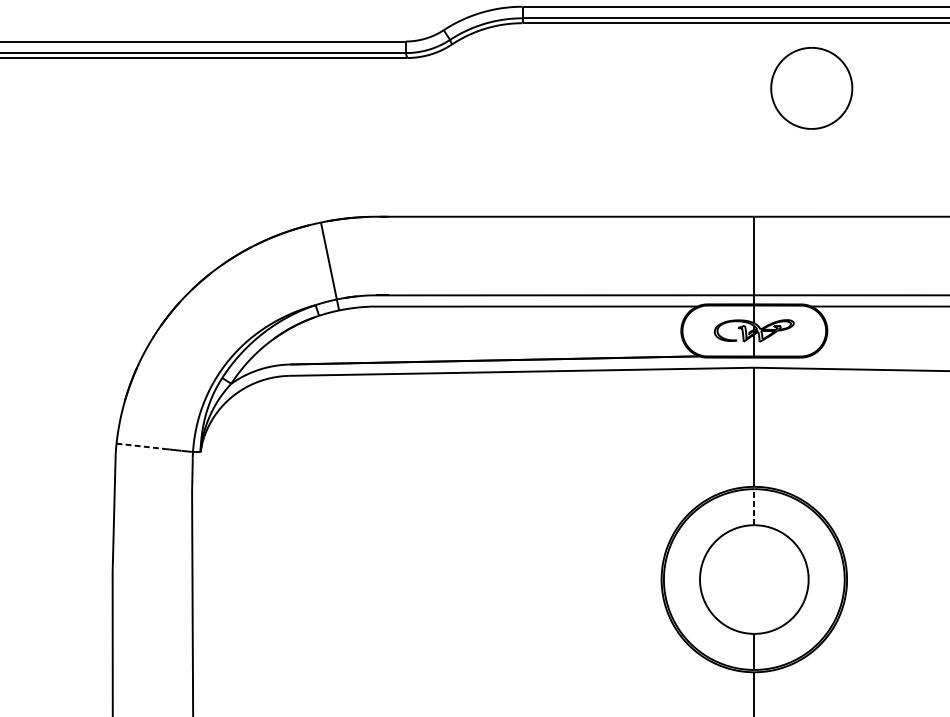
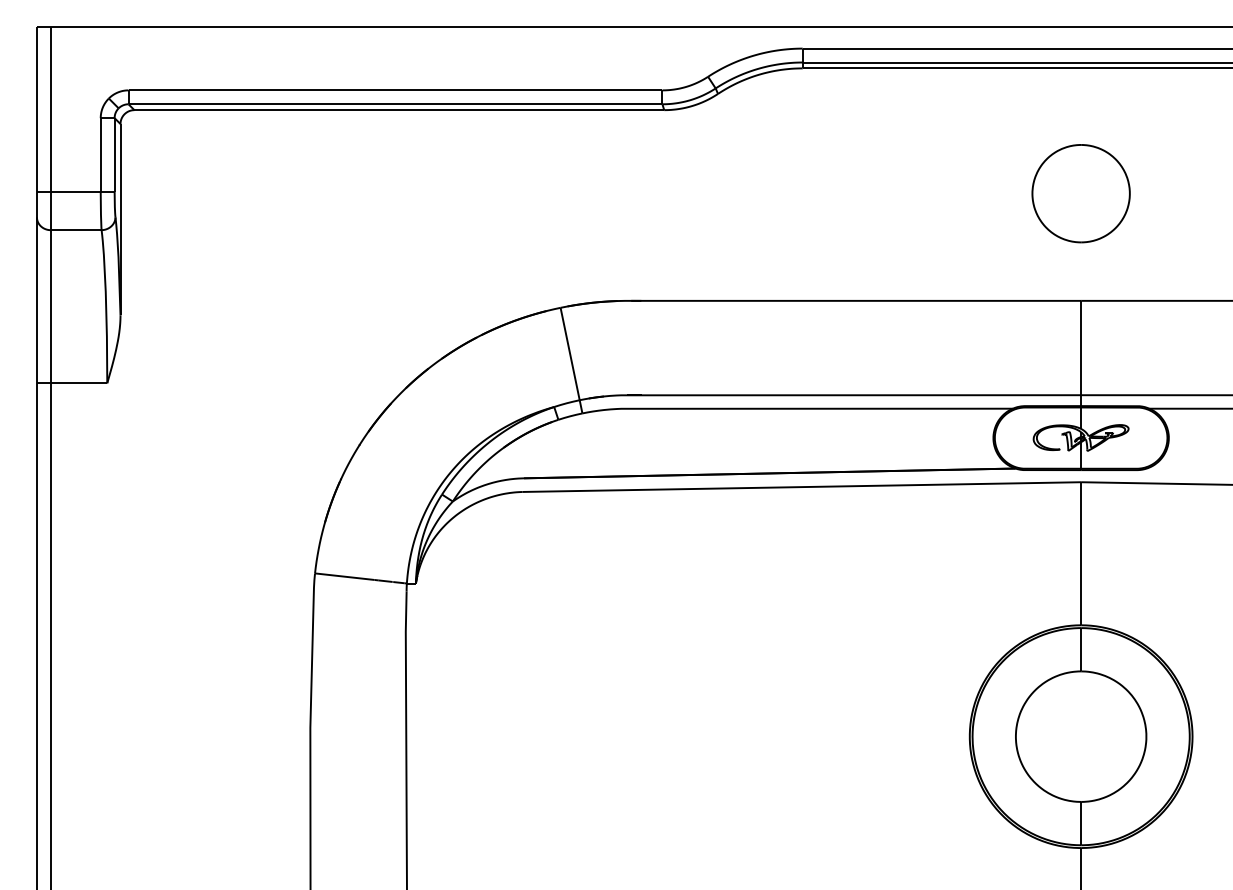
part: (811, 88) -> (1080, 193), moved
line: (141, 446) -> (345, 576), dashed -> solid
line: (754, 506) -> (1081, 649), dashed -> solid

